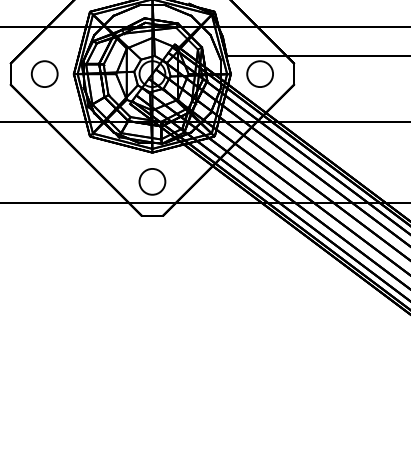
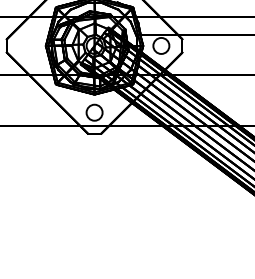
circle: (44, 73) -> (27, 45), removed

